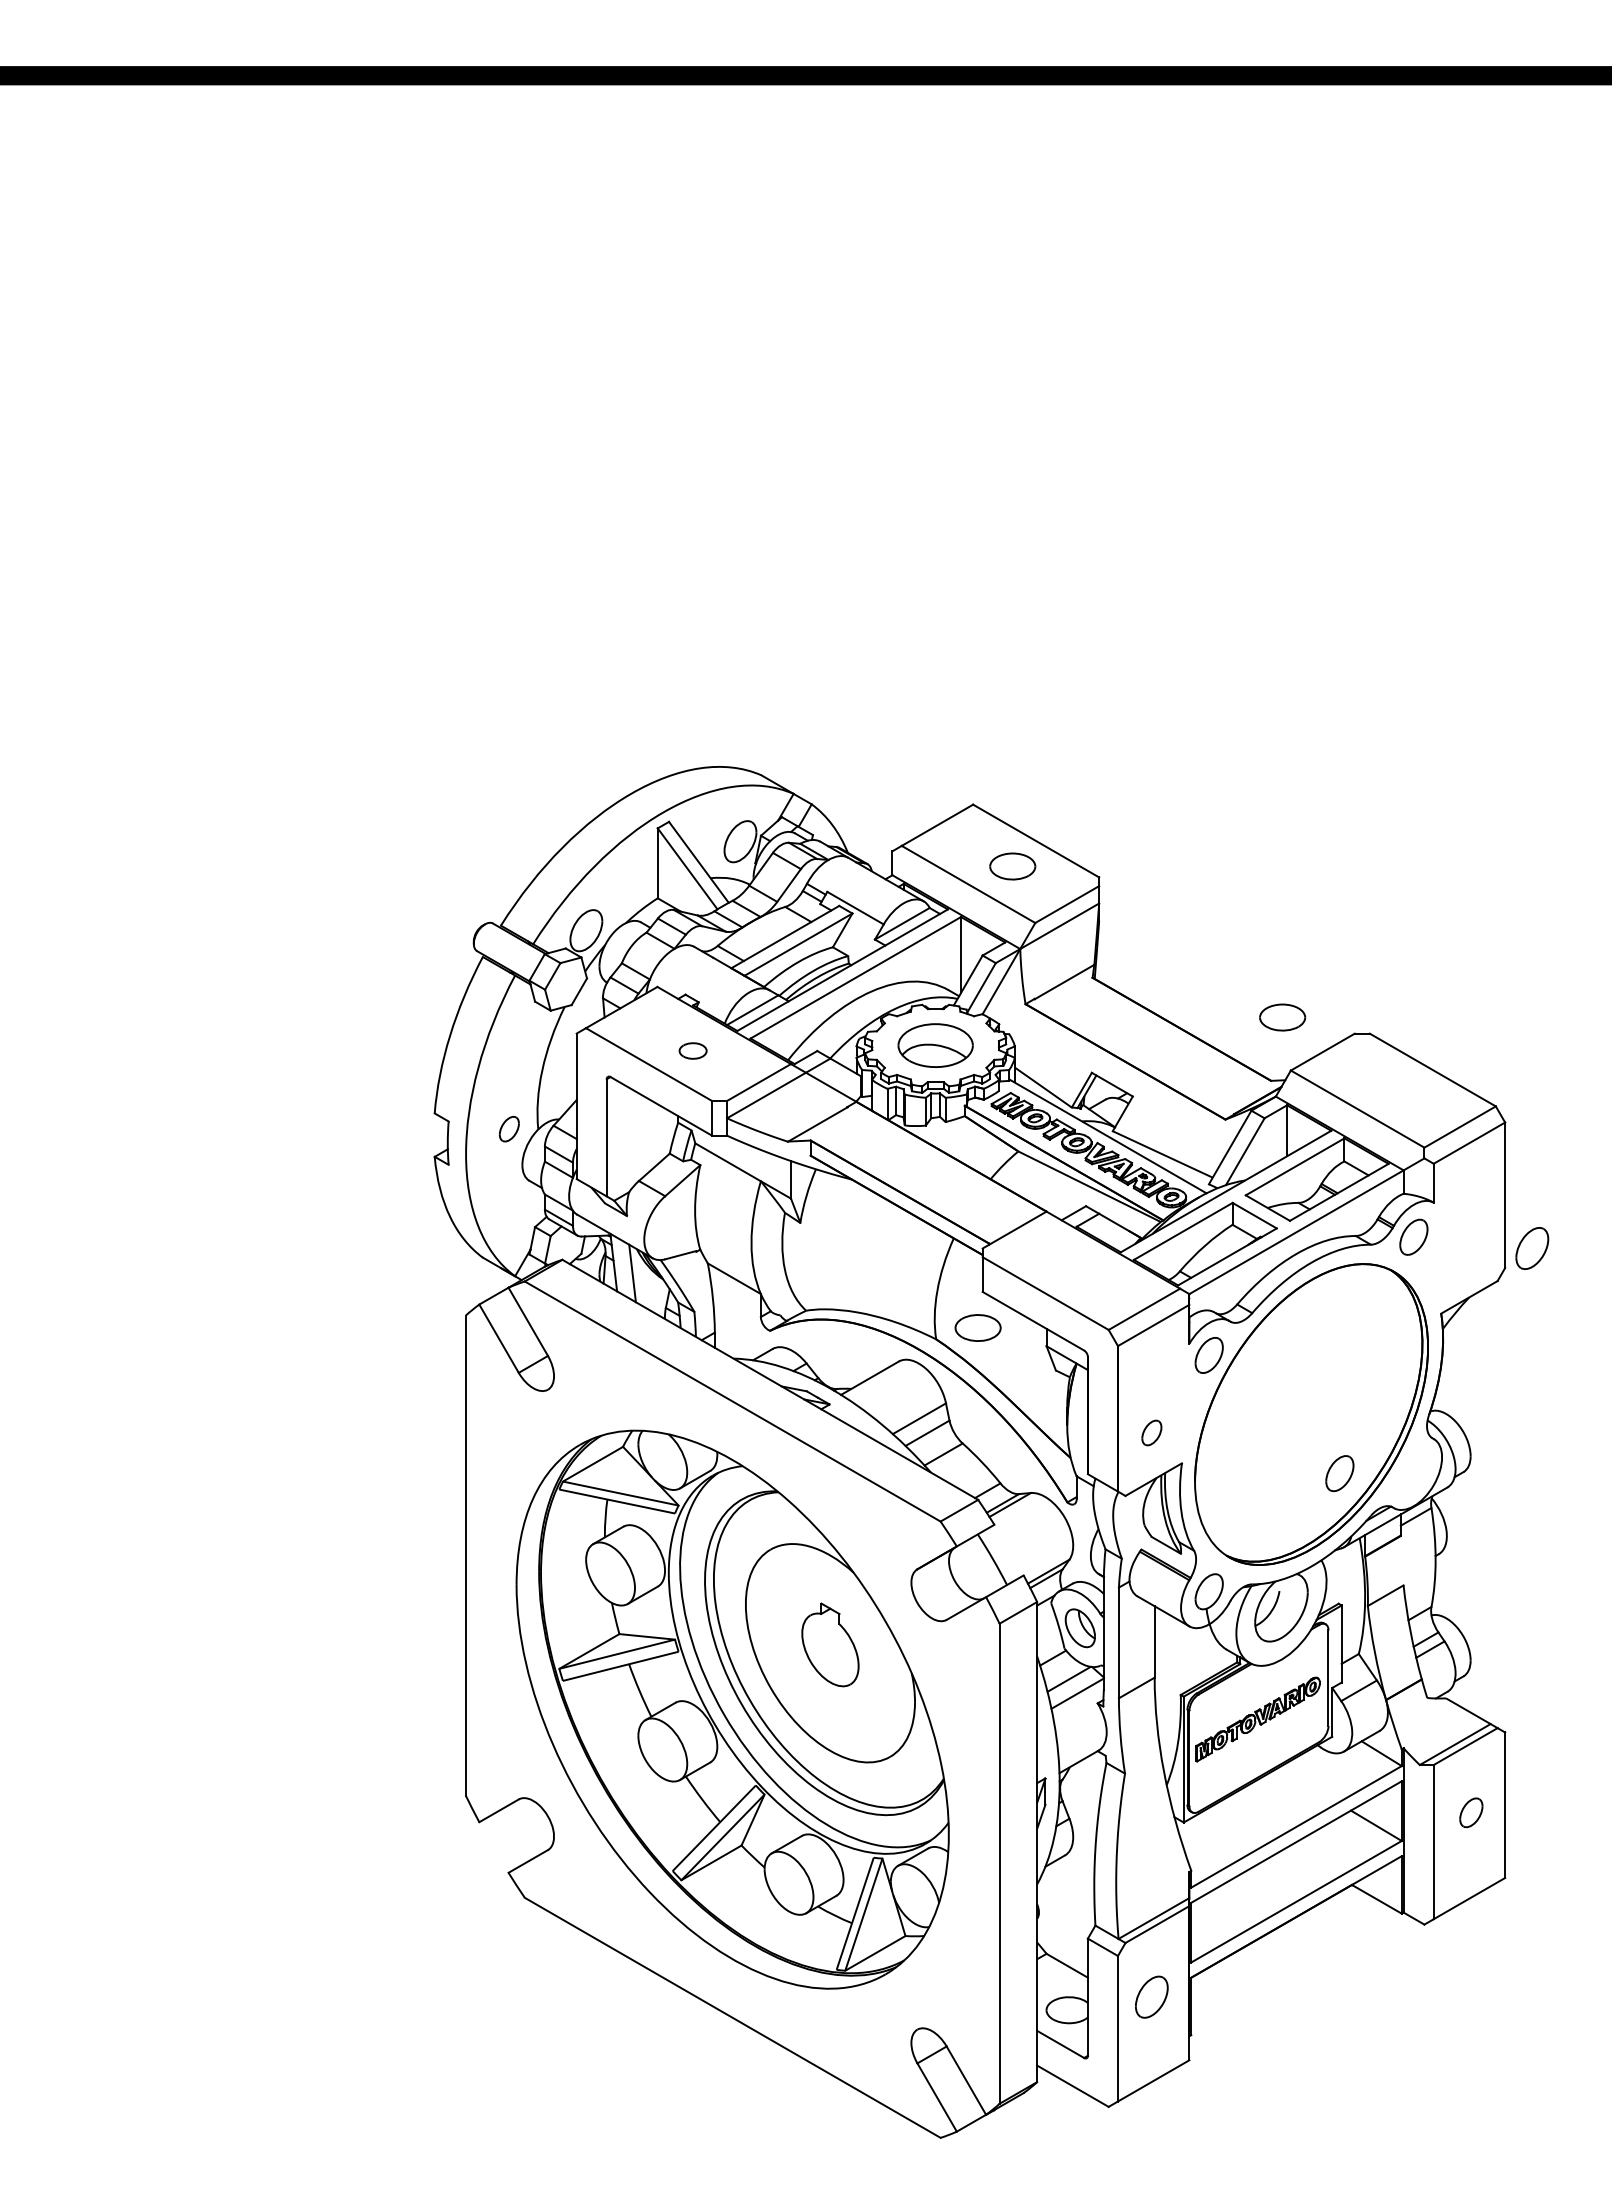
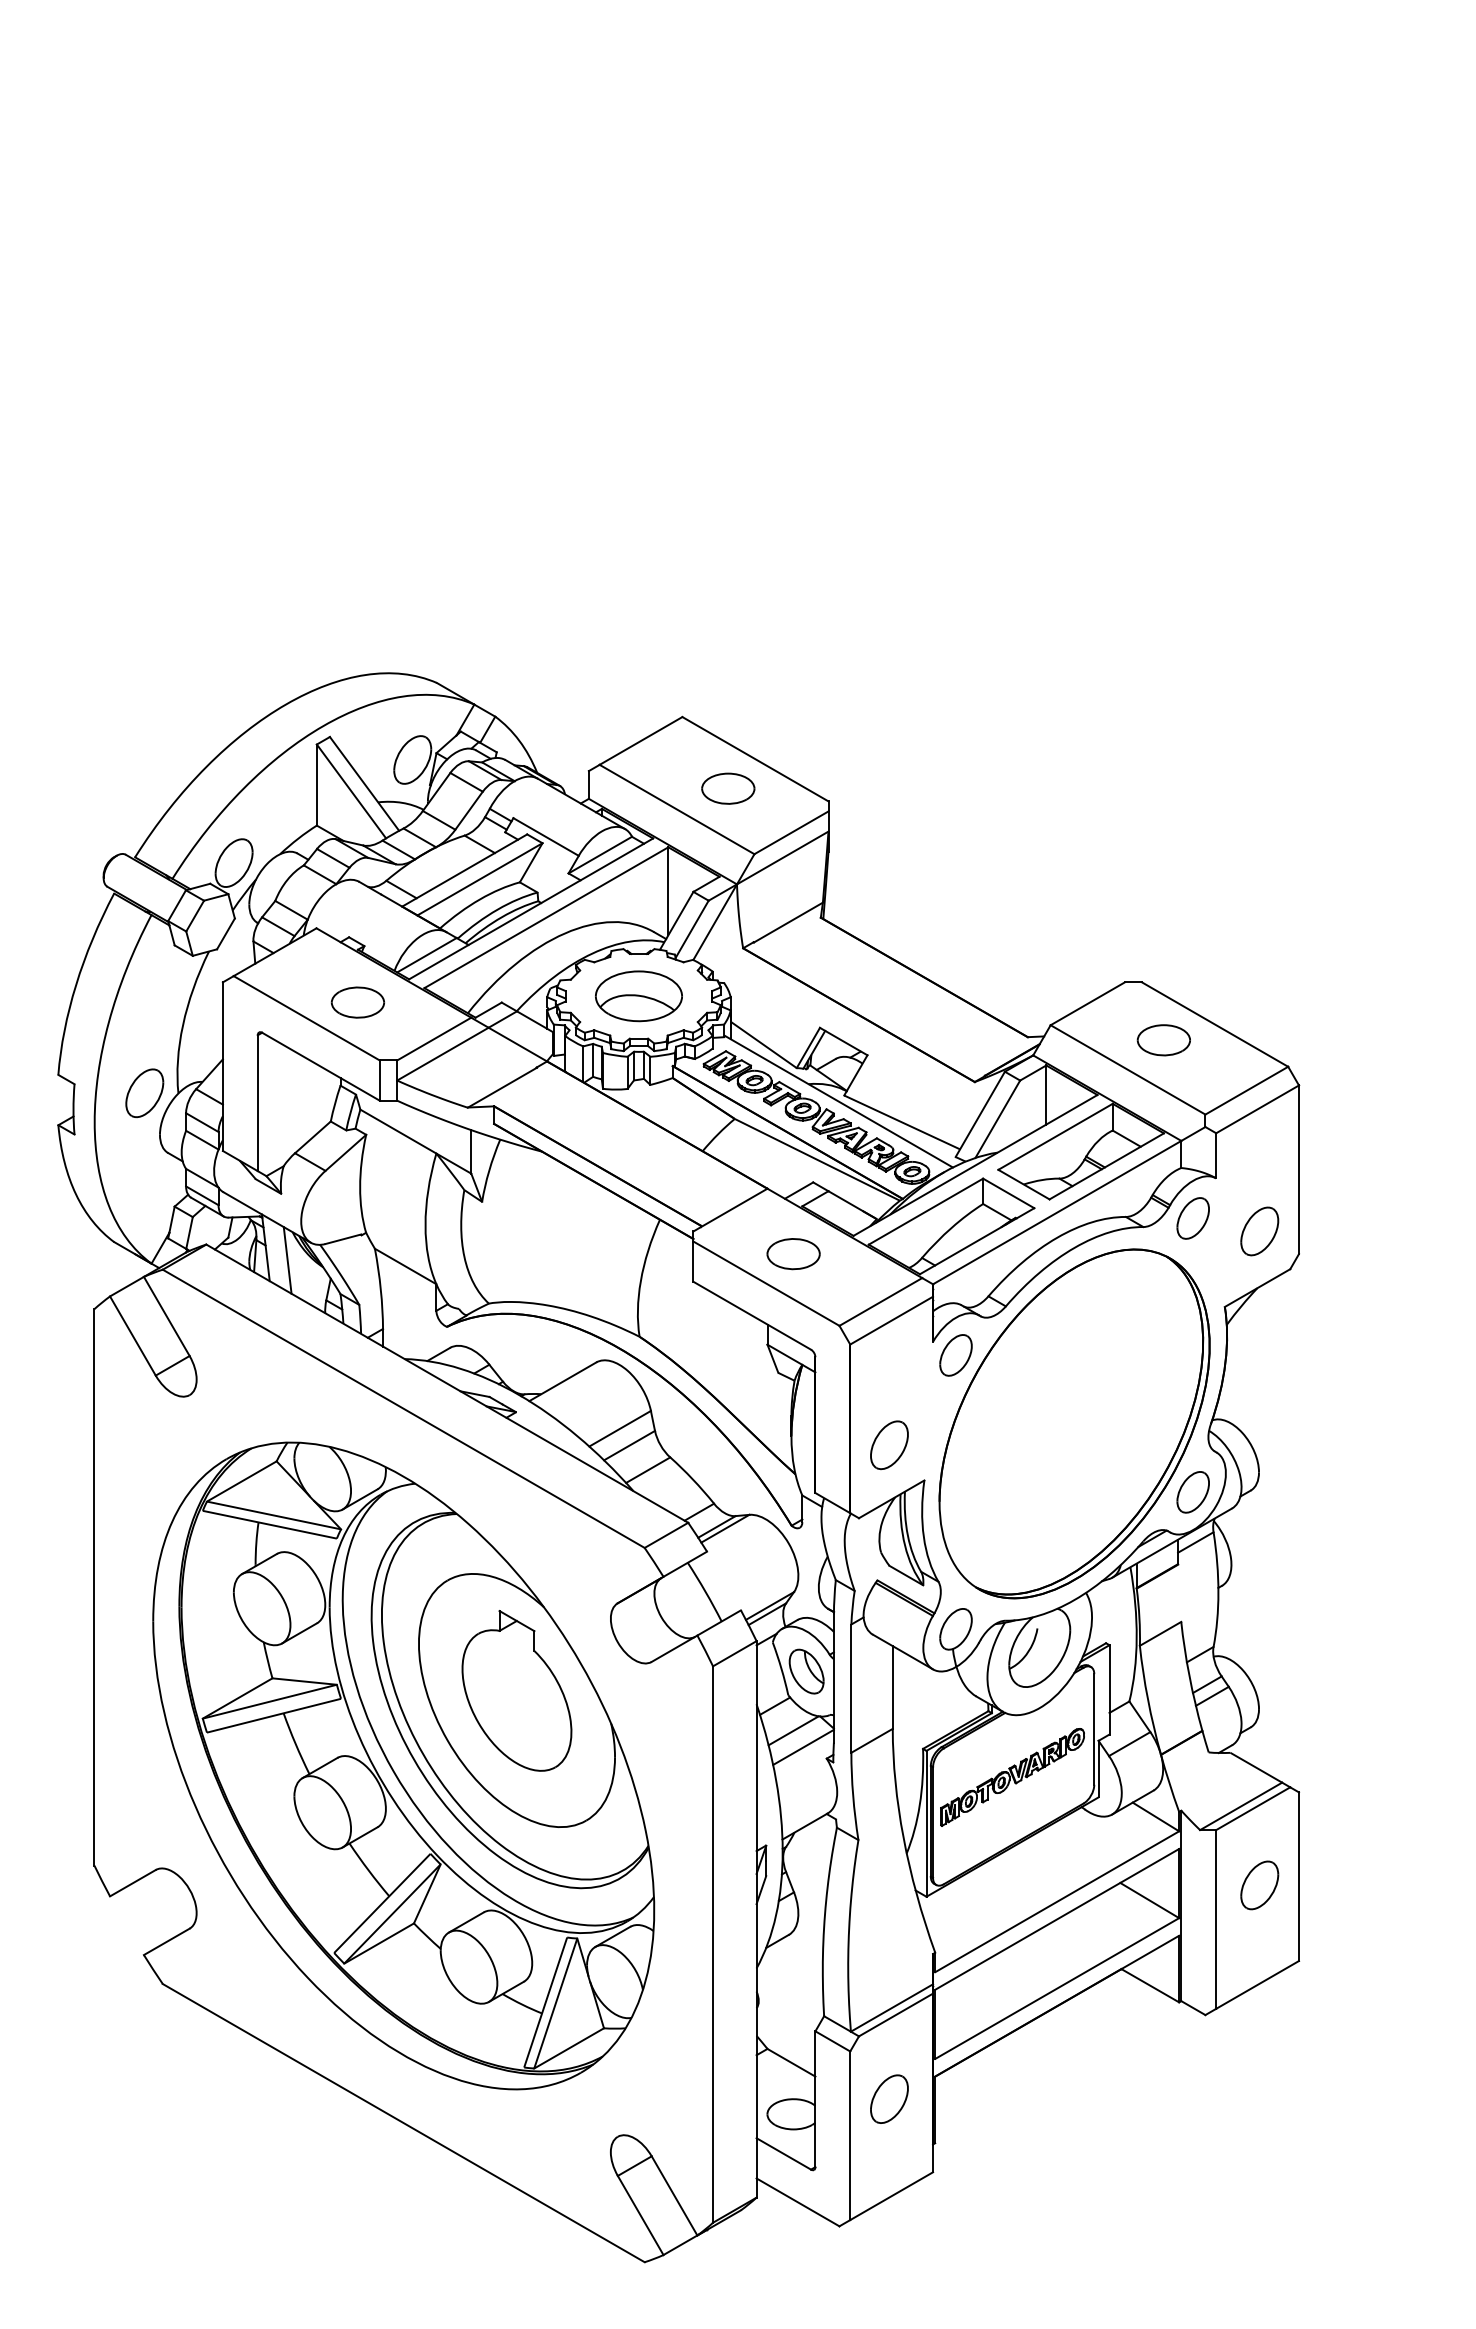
part: (1282, 1017) -> (1163, 1040), moved
part: (692, 1050) -> (357, 1001), size x1.67
part: (509, 1128) -> (145, 1092), size x1.67
part: (1532, 1248) -> (1259, 1231), moved
part: (977, 1327) -> (792, 1253), moved
part: (1151, 1432) -> (889, 1444), size x1.67
part: (1339, 1473) -> (1192, 1492), moved
part: (830, 1644) -> (517, 1690), size x1.67
part: (1471, 1812) -> (1259, 1885), size x1.43

